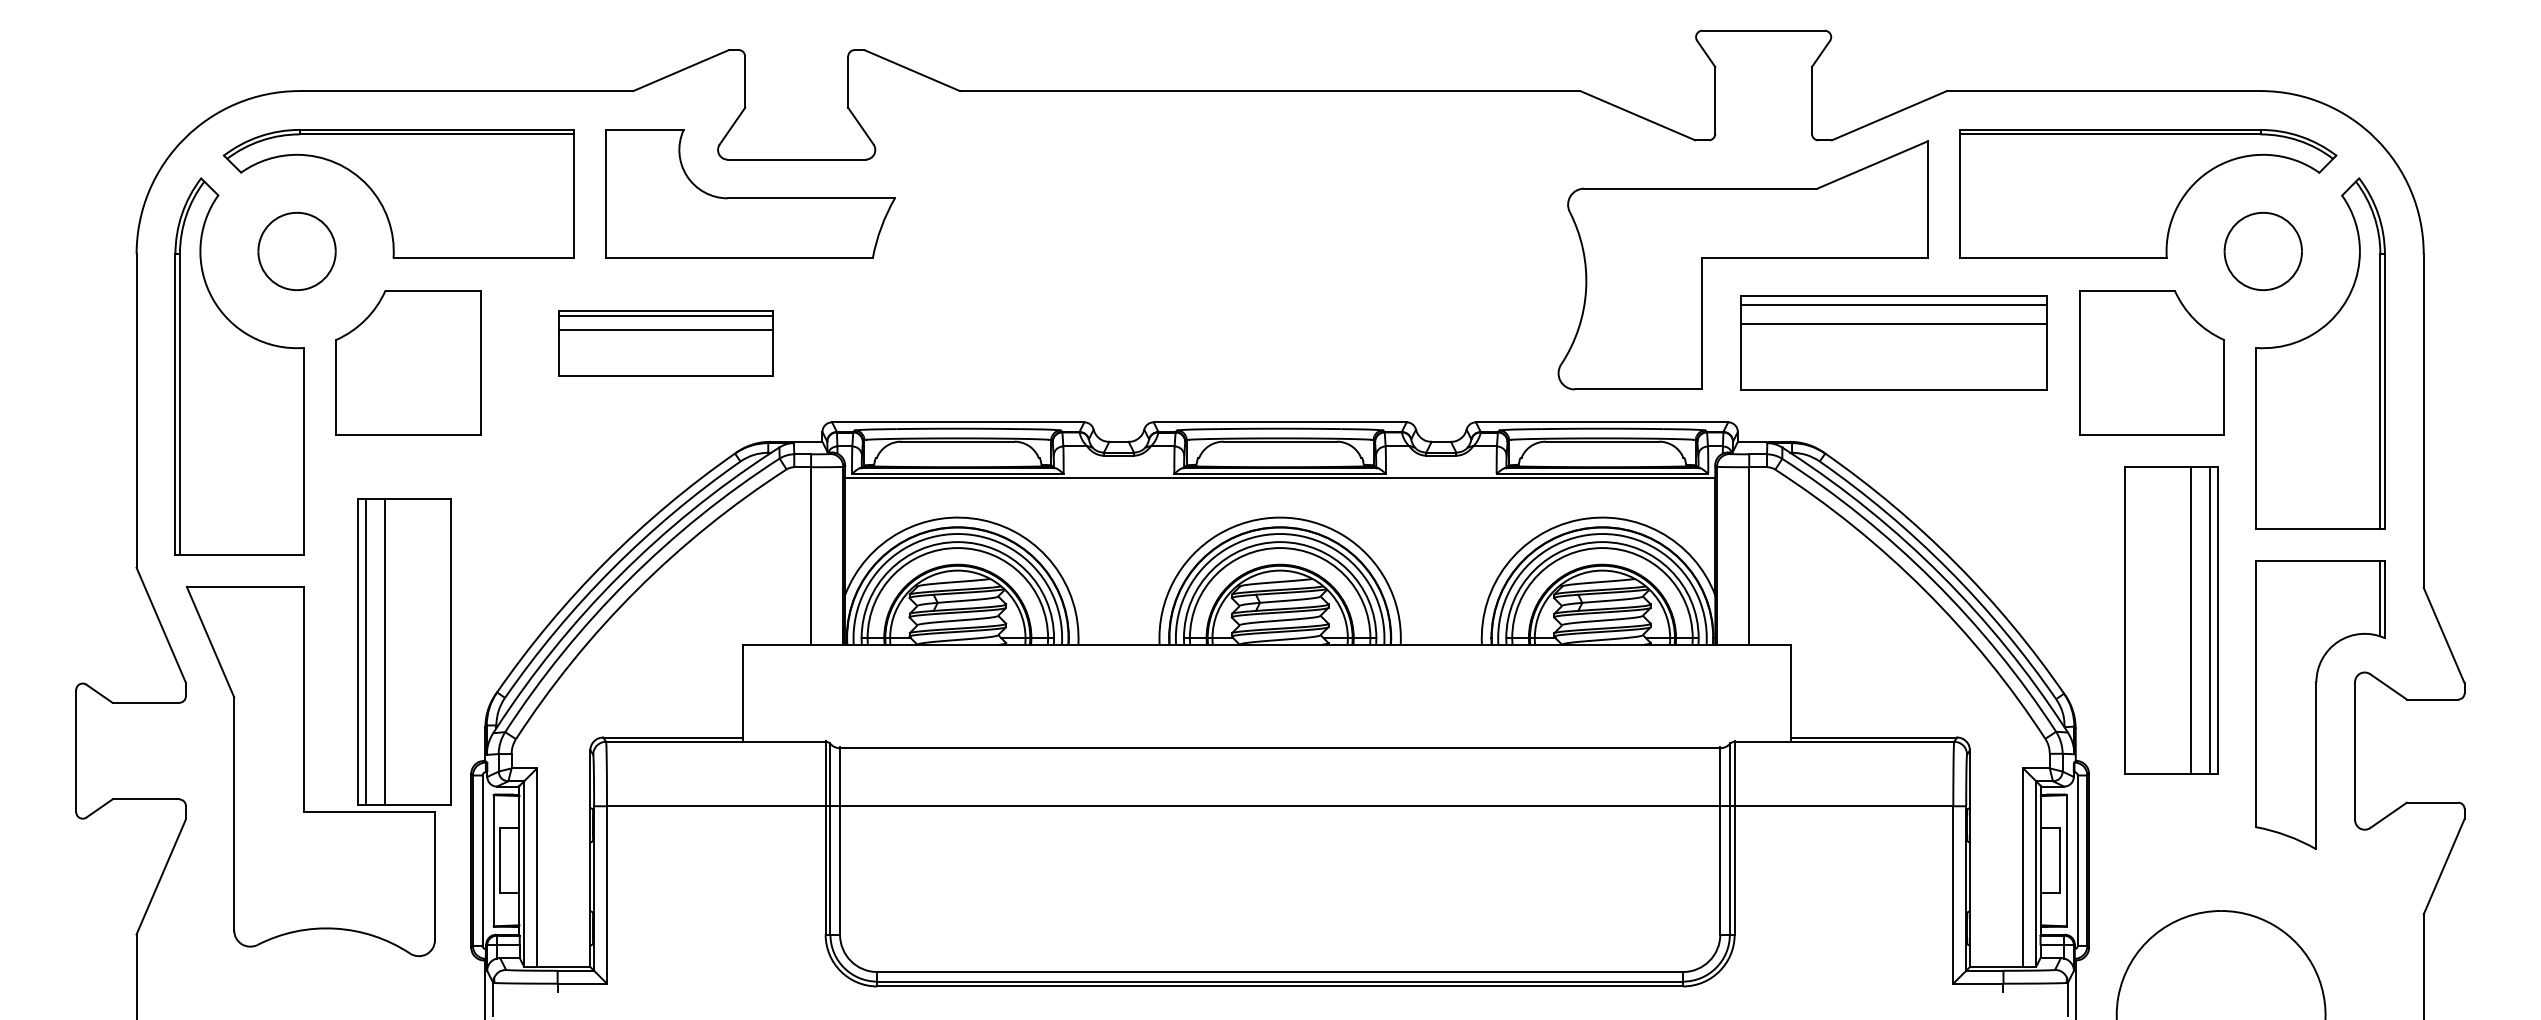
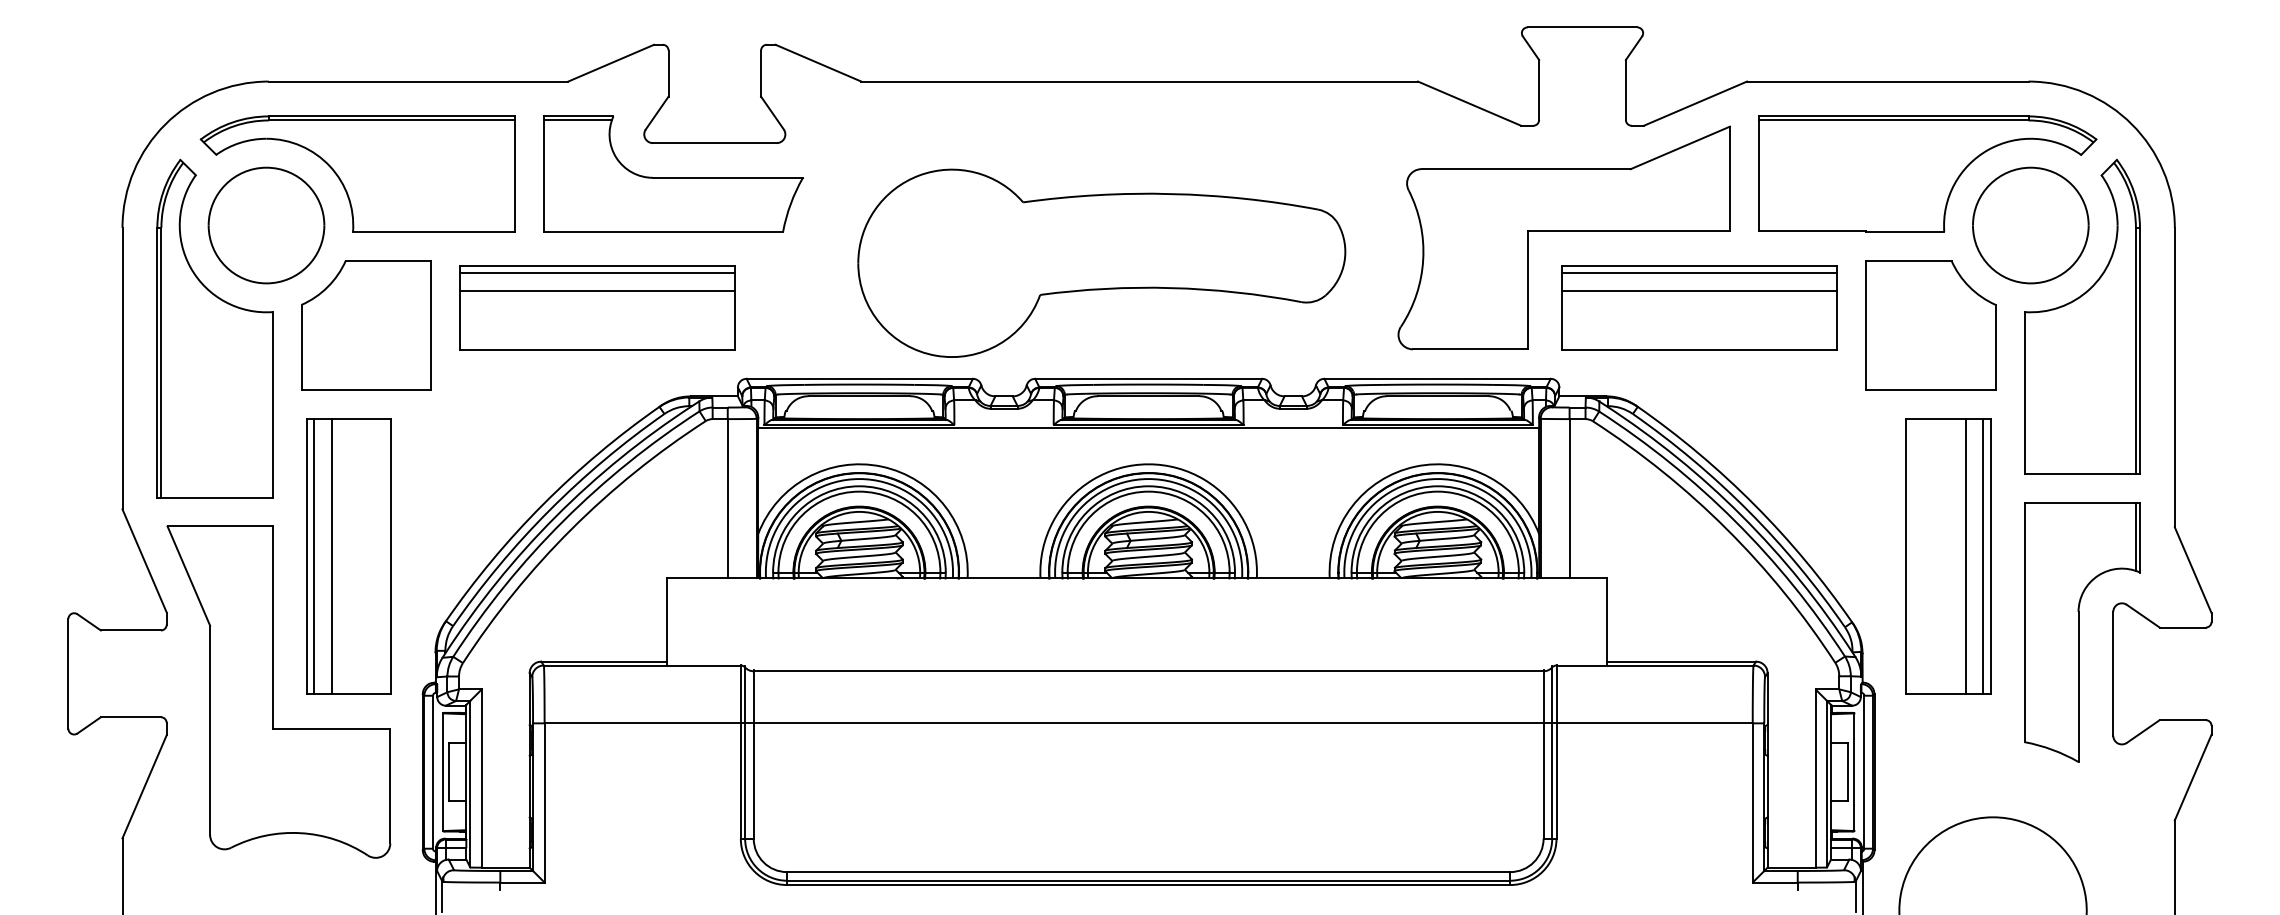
line: (643, 134) -> (577, 120), added
part: (297, 251) -> (266, 225), size x1.67
part: (2262, 251) -> (2030, 225), size x1.67
part: (1227, 292) -> (1101, 262), added
part: (665, 342) -> (597, 307), size x1.43
part: (404, 651) -> (348, 556), moved

